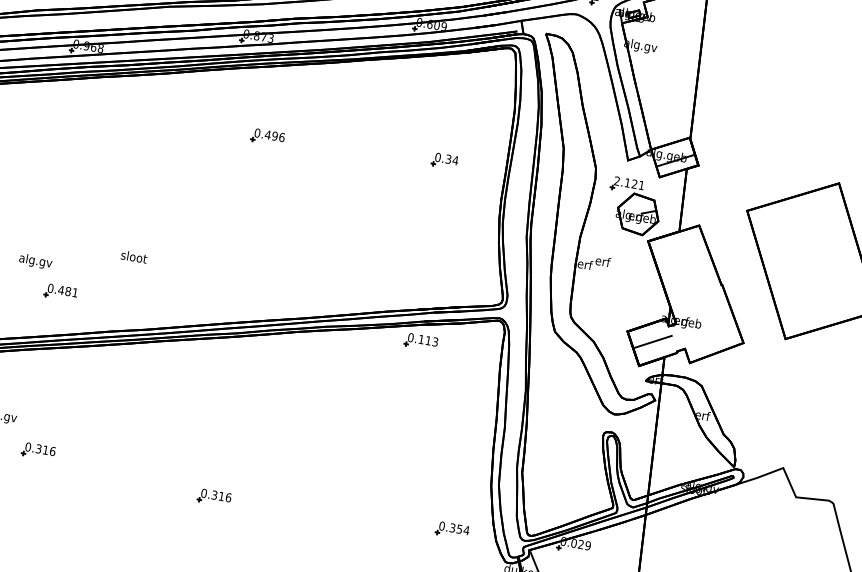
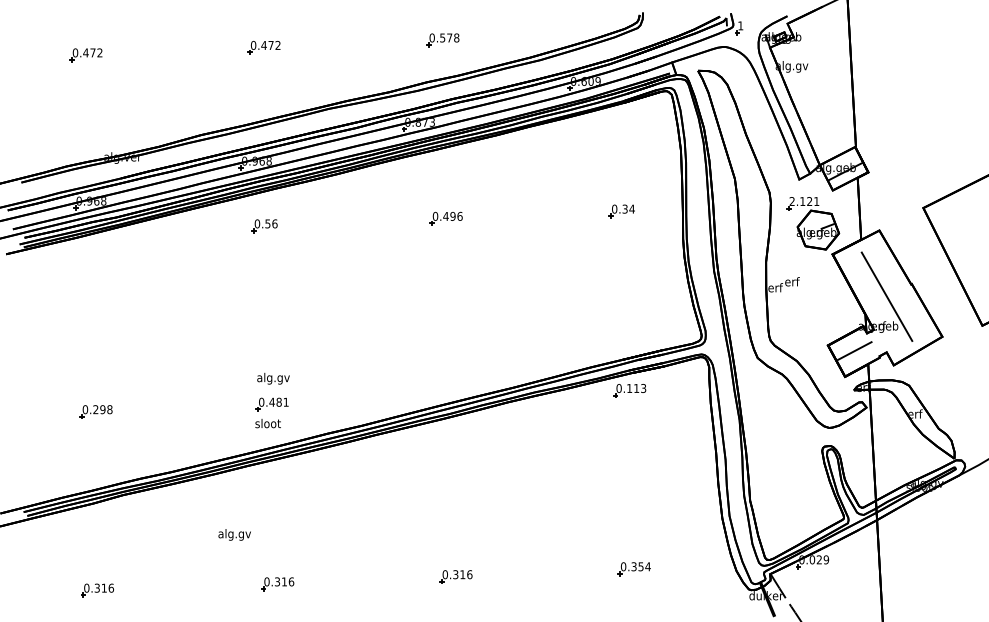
part: (84, 113) -> (264, 226), added
text: (133, 256) -> (267, 423), moved
text: (35, 261) -> (273, 378), moved
line: (694, 292) -> (886, 296), added
part: (38, 451) -> (277, 584), moved
part: (451, 530) -> (633, 569), moved

